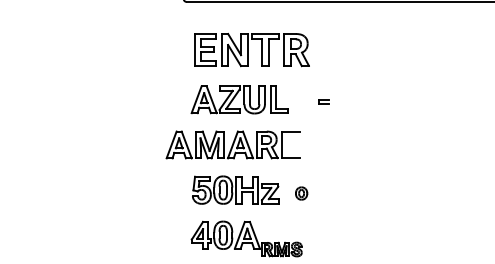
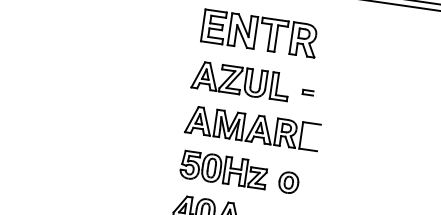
part: (323, 101) -> (307, 92), moved
part: (232, 144) -> (252, 127), moved
part: (301, 193) -> (288, 182), size x1.67

